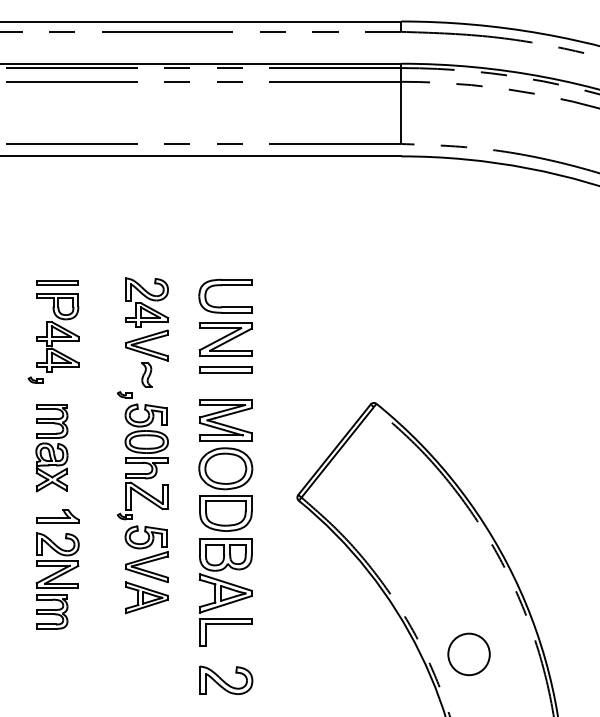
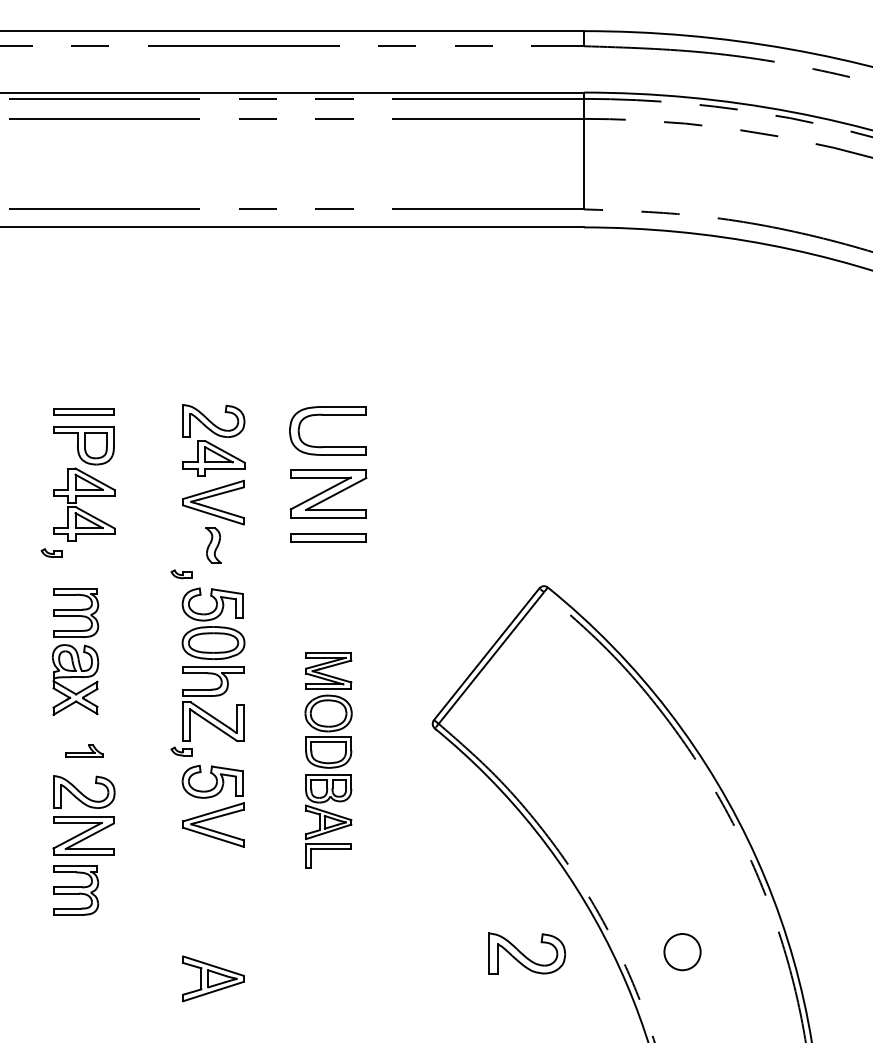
part: (57, 516) -> (83, 751), size x0.6
part: (225, 522) -> (328, 760), size x0.6
part: (146, 597) -> (213, 978), moved
circle: (468, 654) -> (681, 952), size x0.6
part: (226, 679) -> (527, 952), moved

